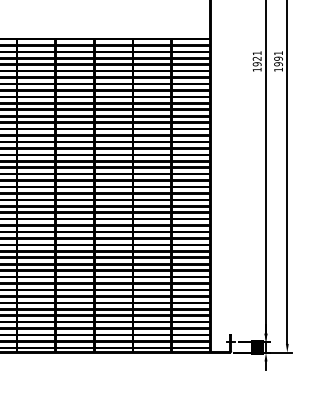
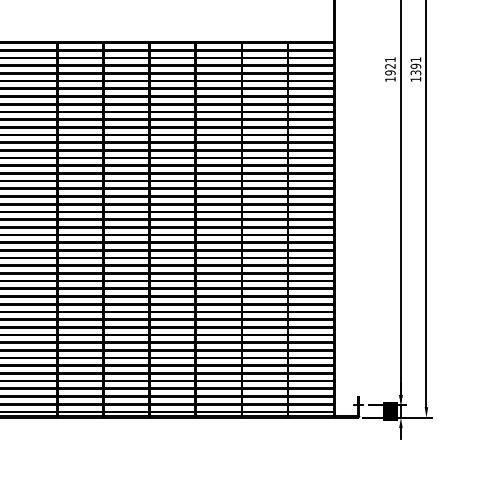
text: (278, 63) -> (415, 72), 1991 -> 1391

